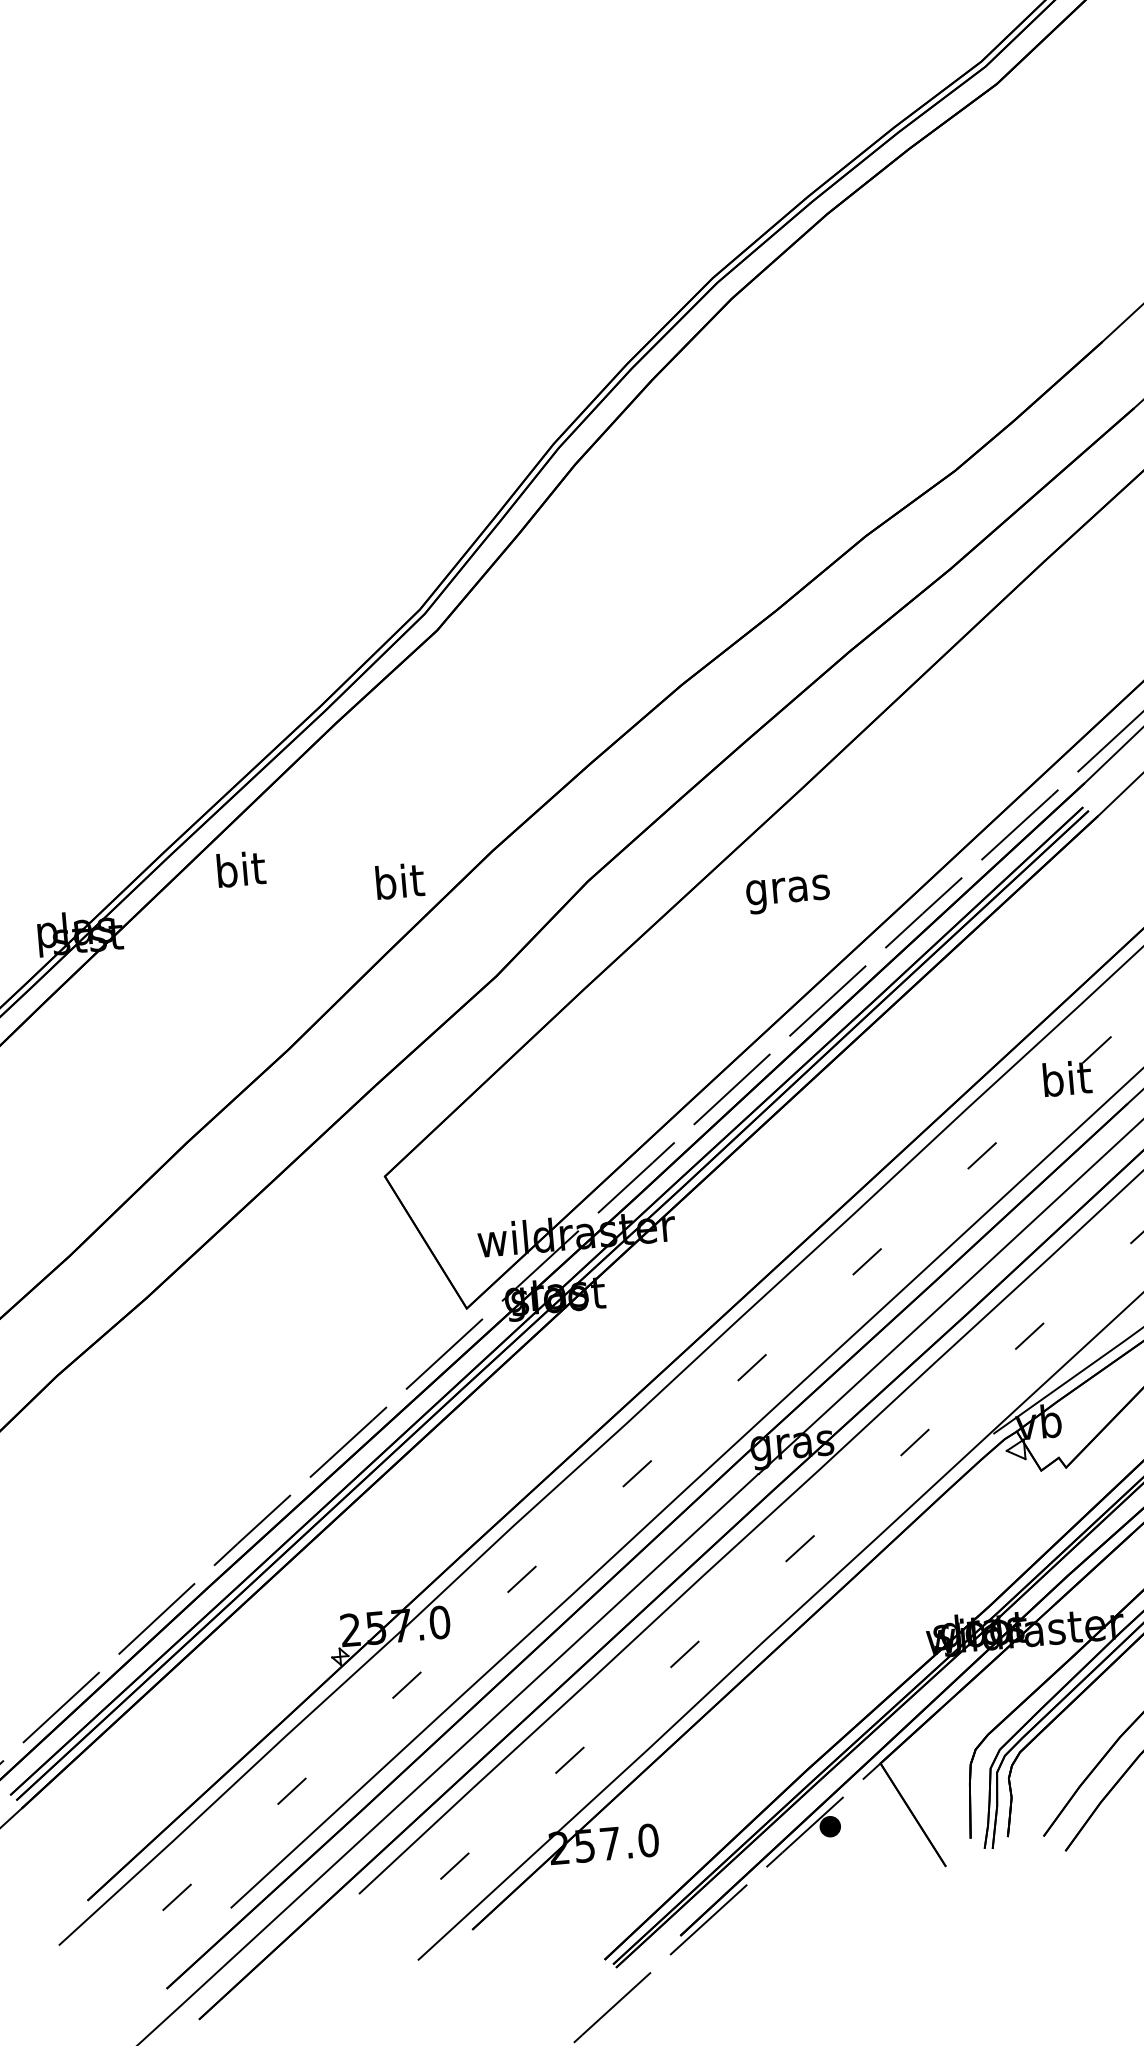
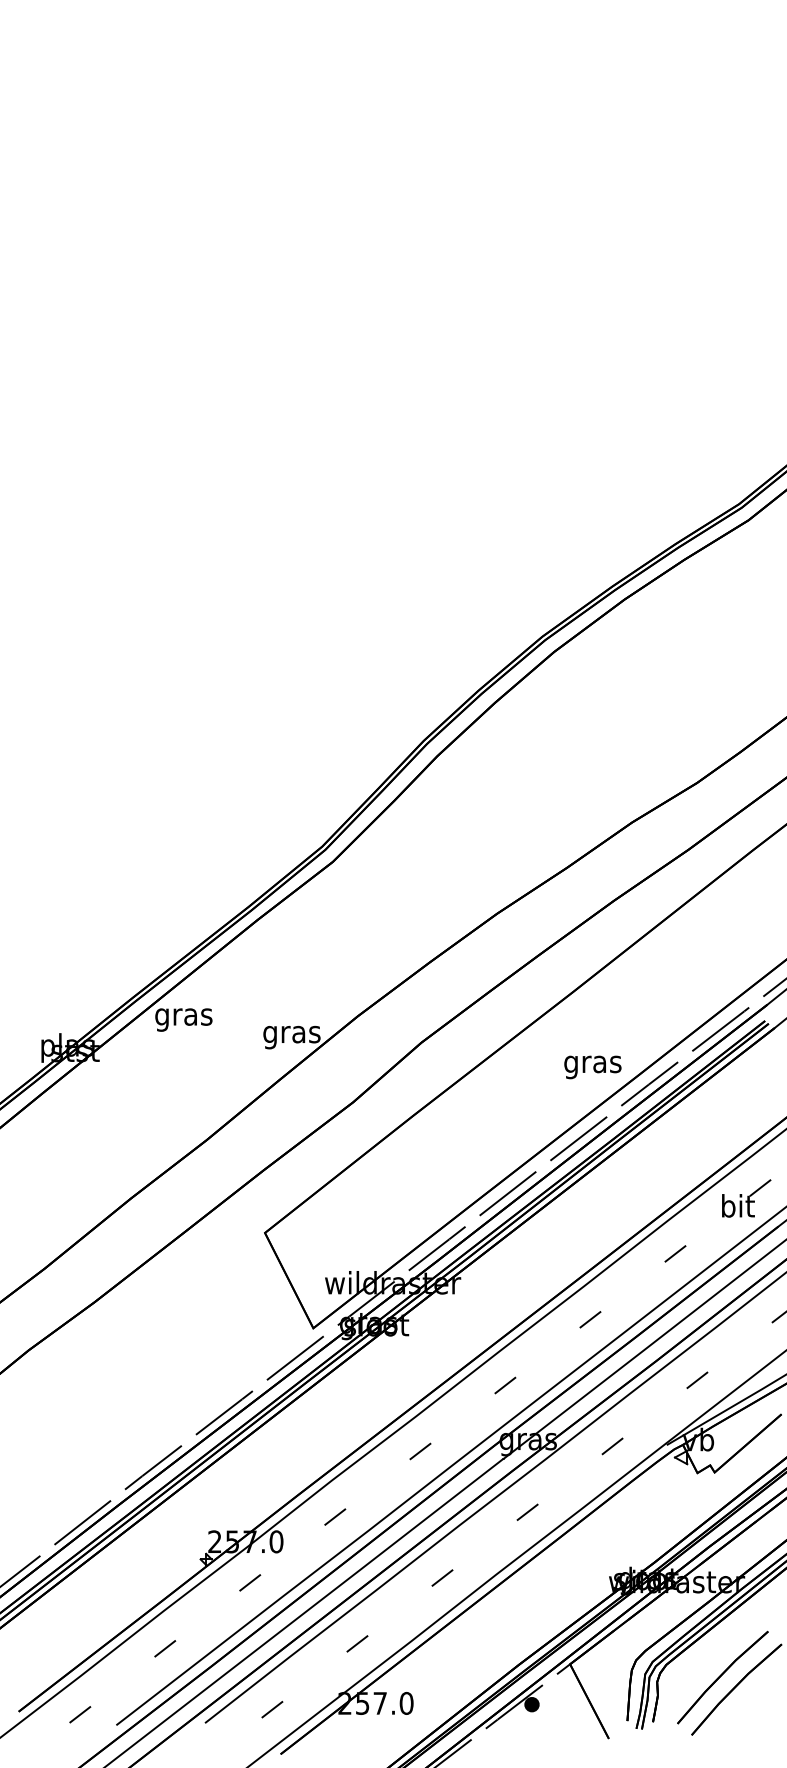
text: (239, 872) -> (183, 1016), bit -> gras
text: (398, 885) -> (291, 1034), bit -> gras
text: (787, 894) -> (592, 1067), moved

